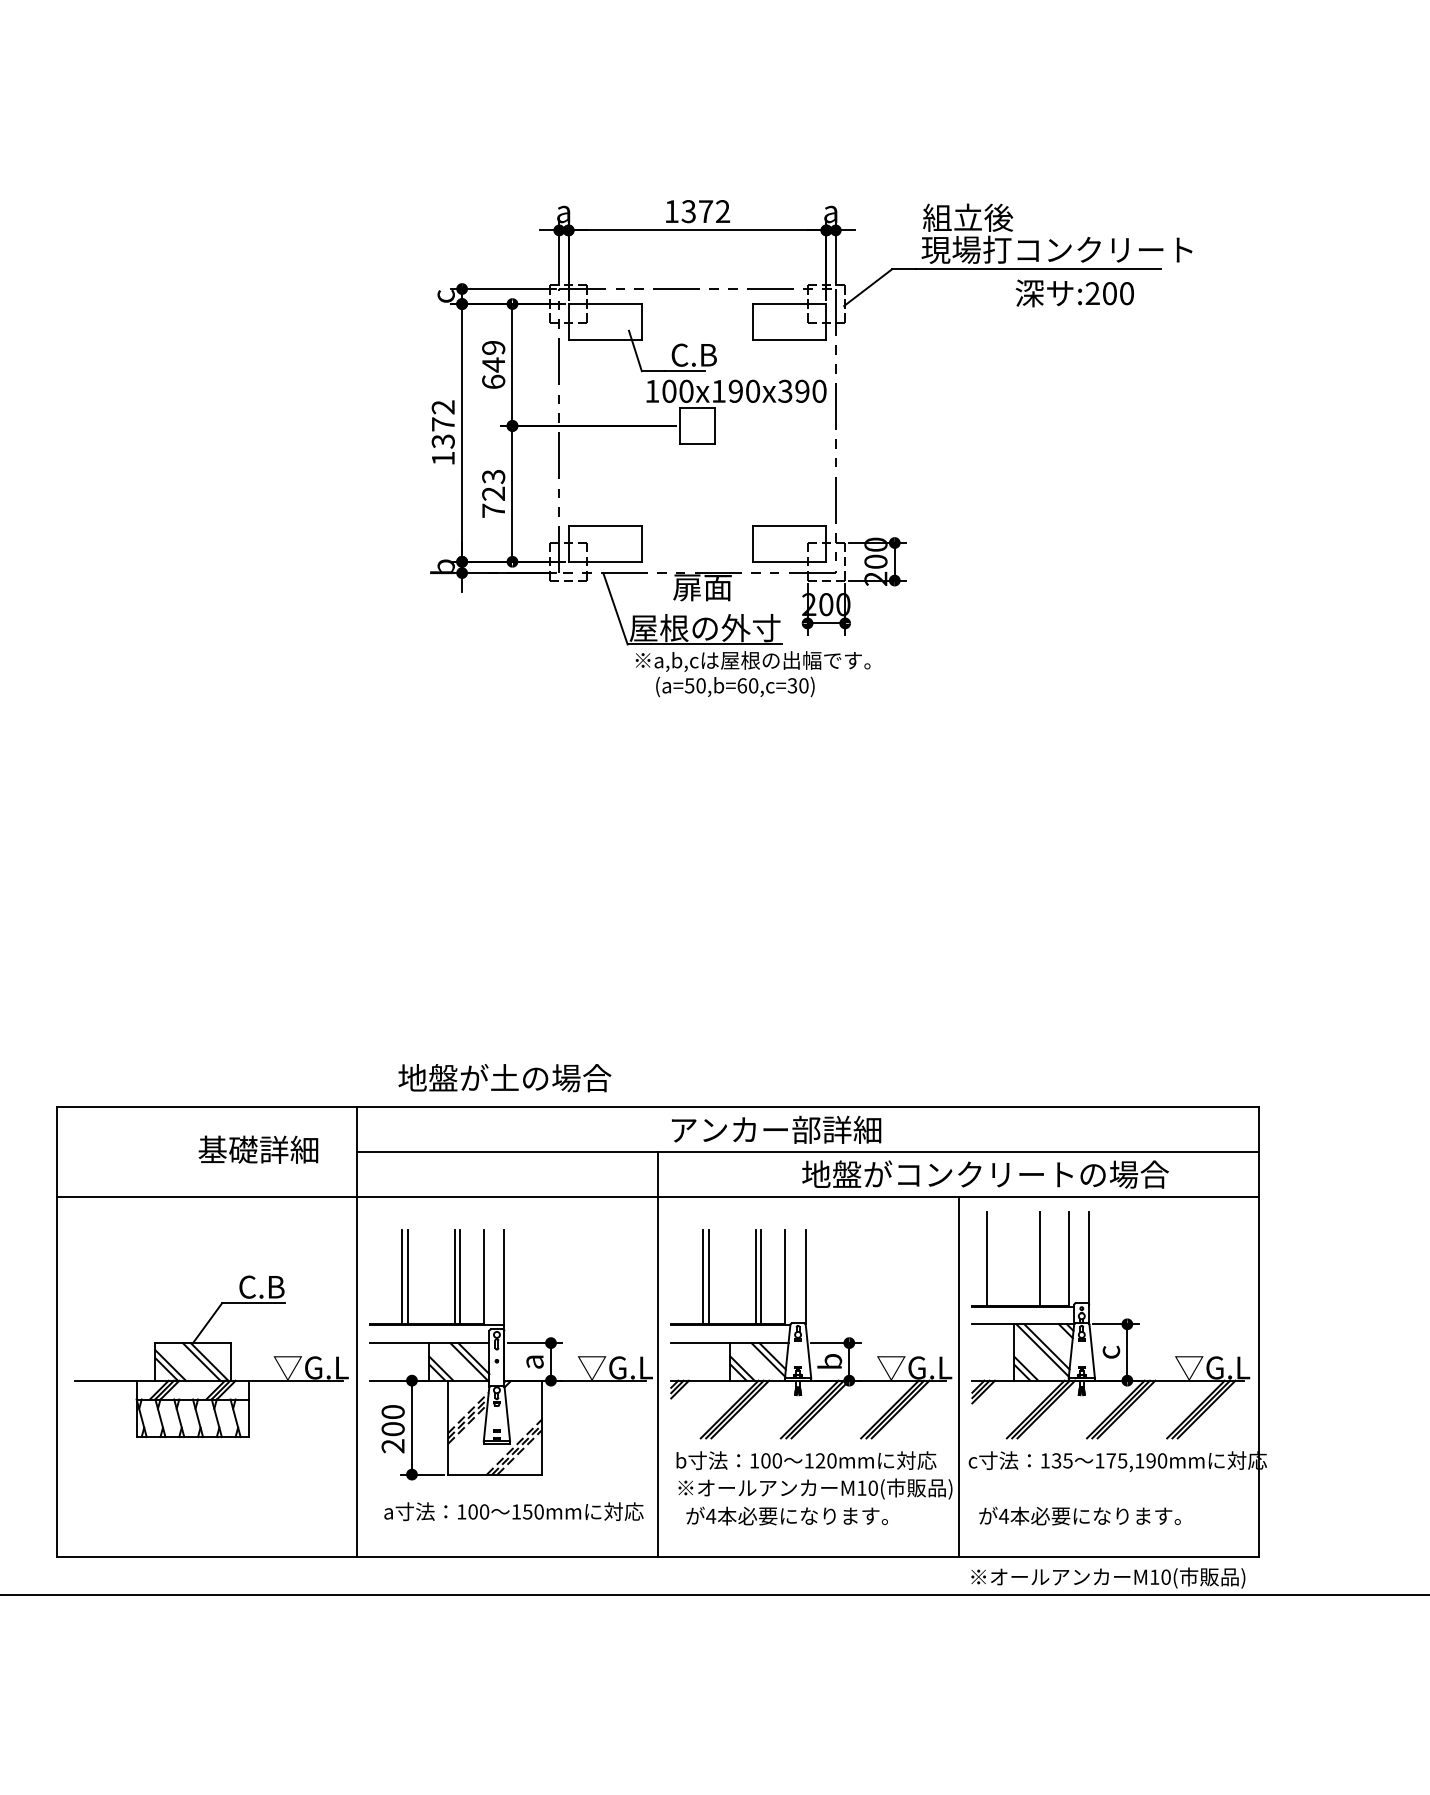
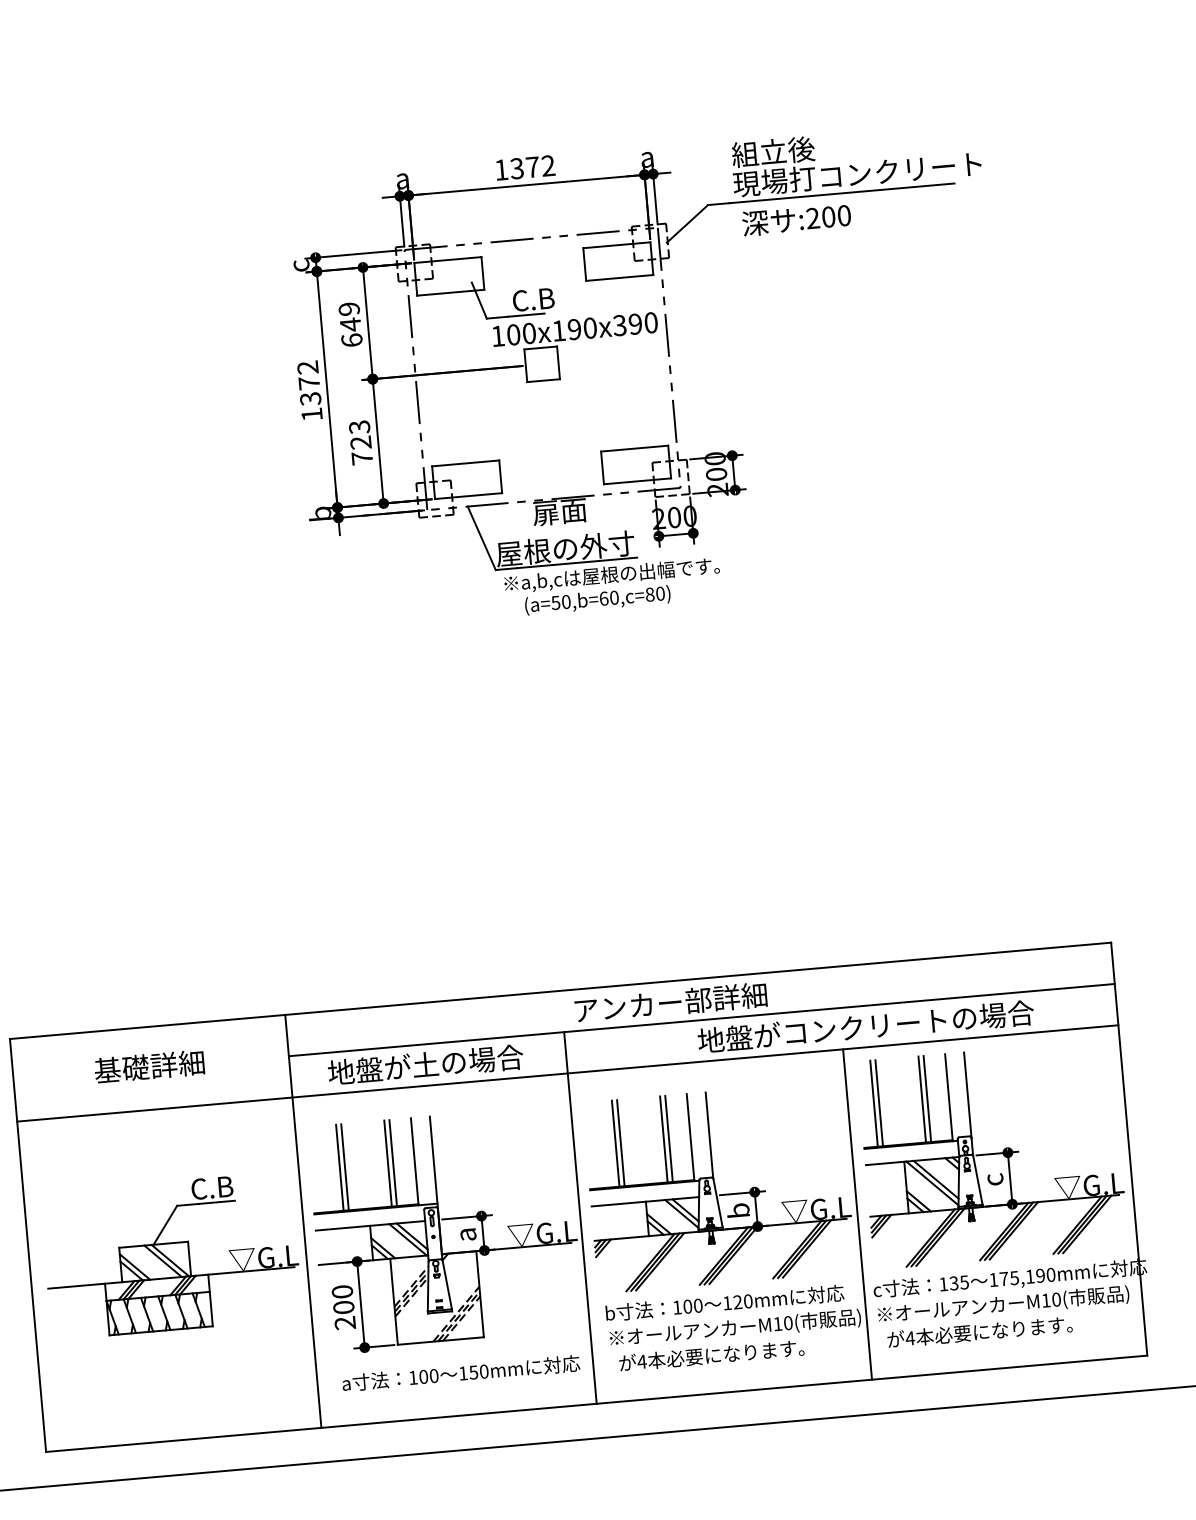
text: (1074, 293) -> (796, 219), moved
text: (792, 685) -> (650, 594), (a=50,b=60,c=30) -> (a=50,b=60,c=80)
text: (504, 1078) -> (425, 1065), moved
text: (258, 1149) -> (149, 1066), moved
line: (992, 1258) -> (879, 1103), added
line: (1045, 1258) -> (927, 1098), added
text: (1108, 1577) -> (1003, 1304), moved

